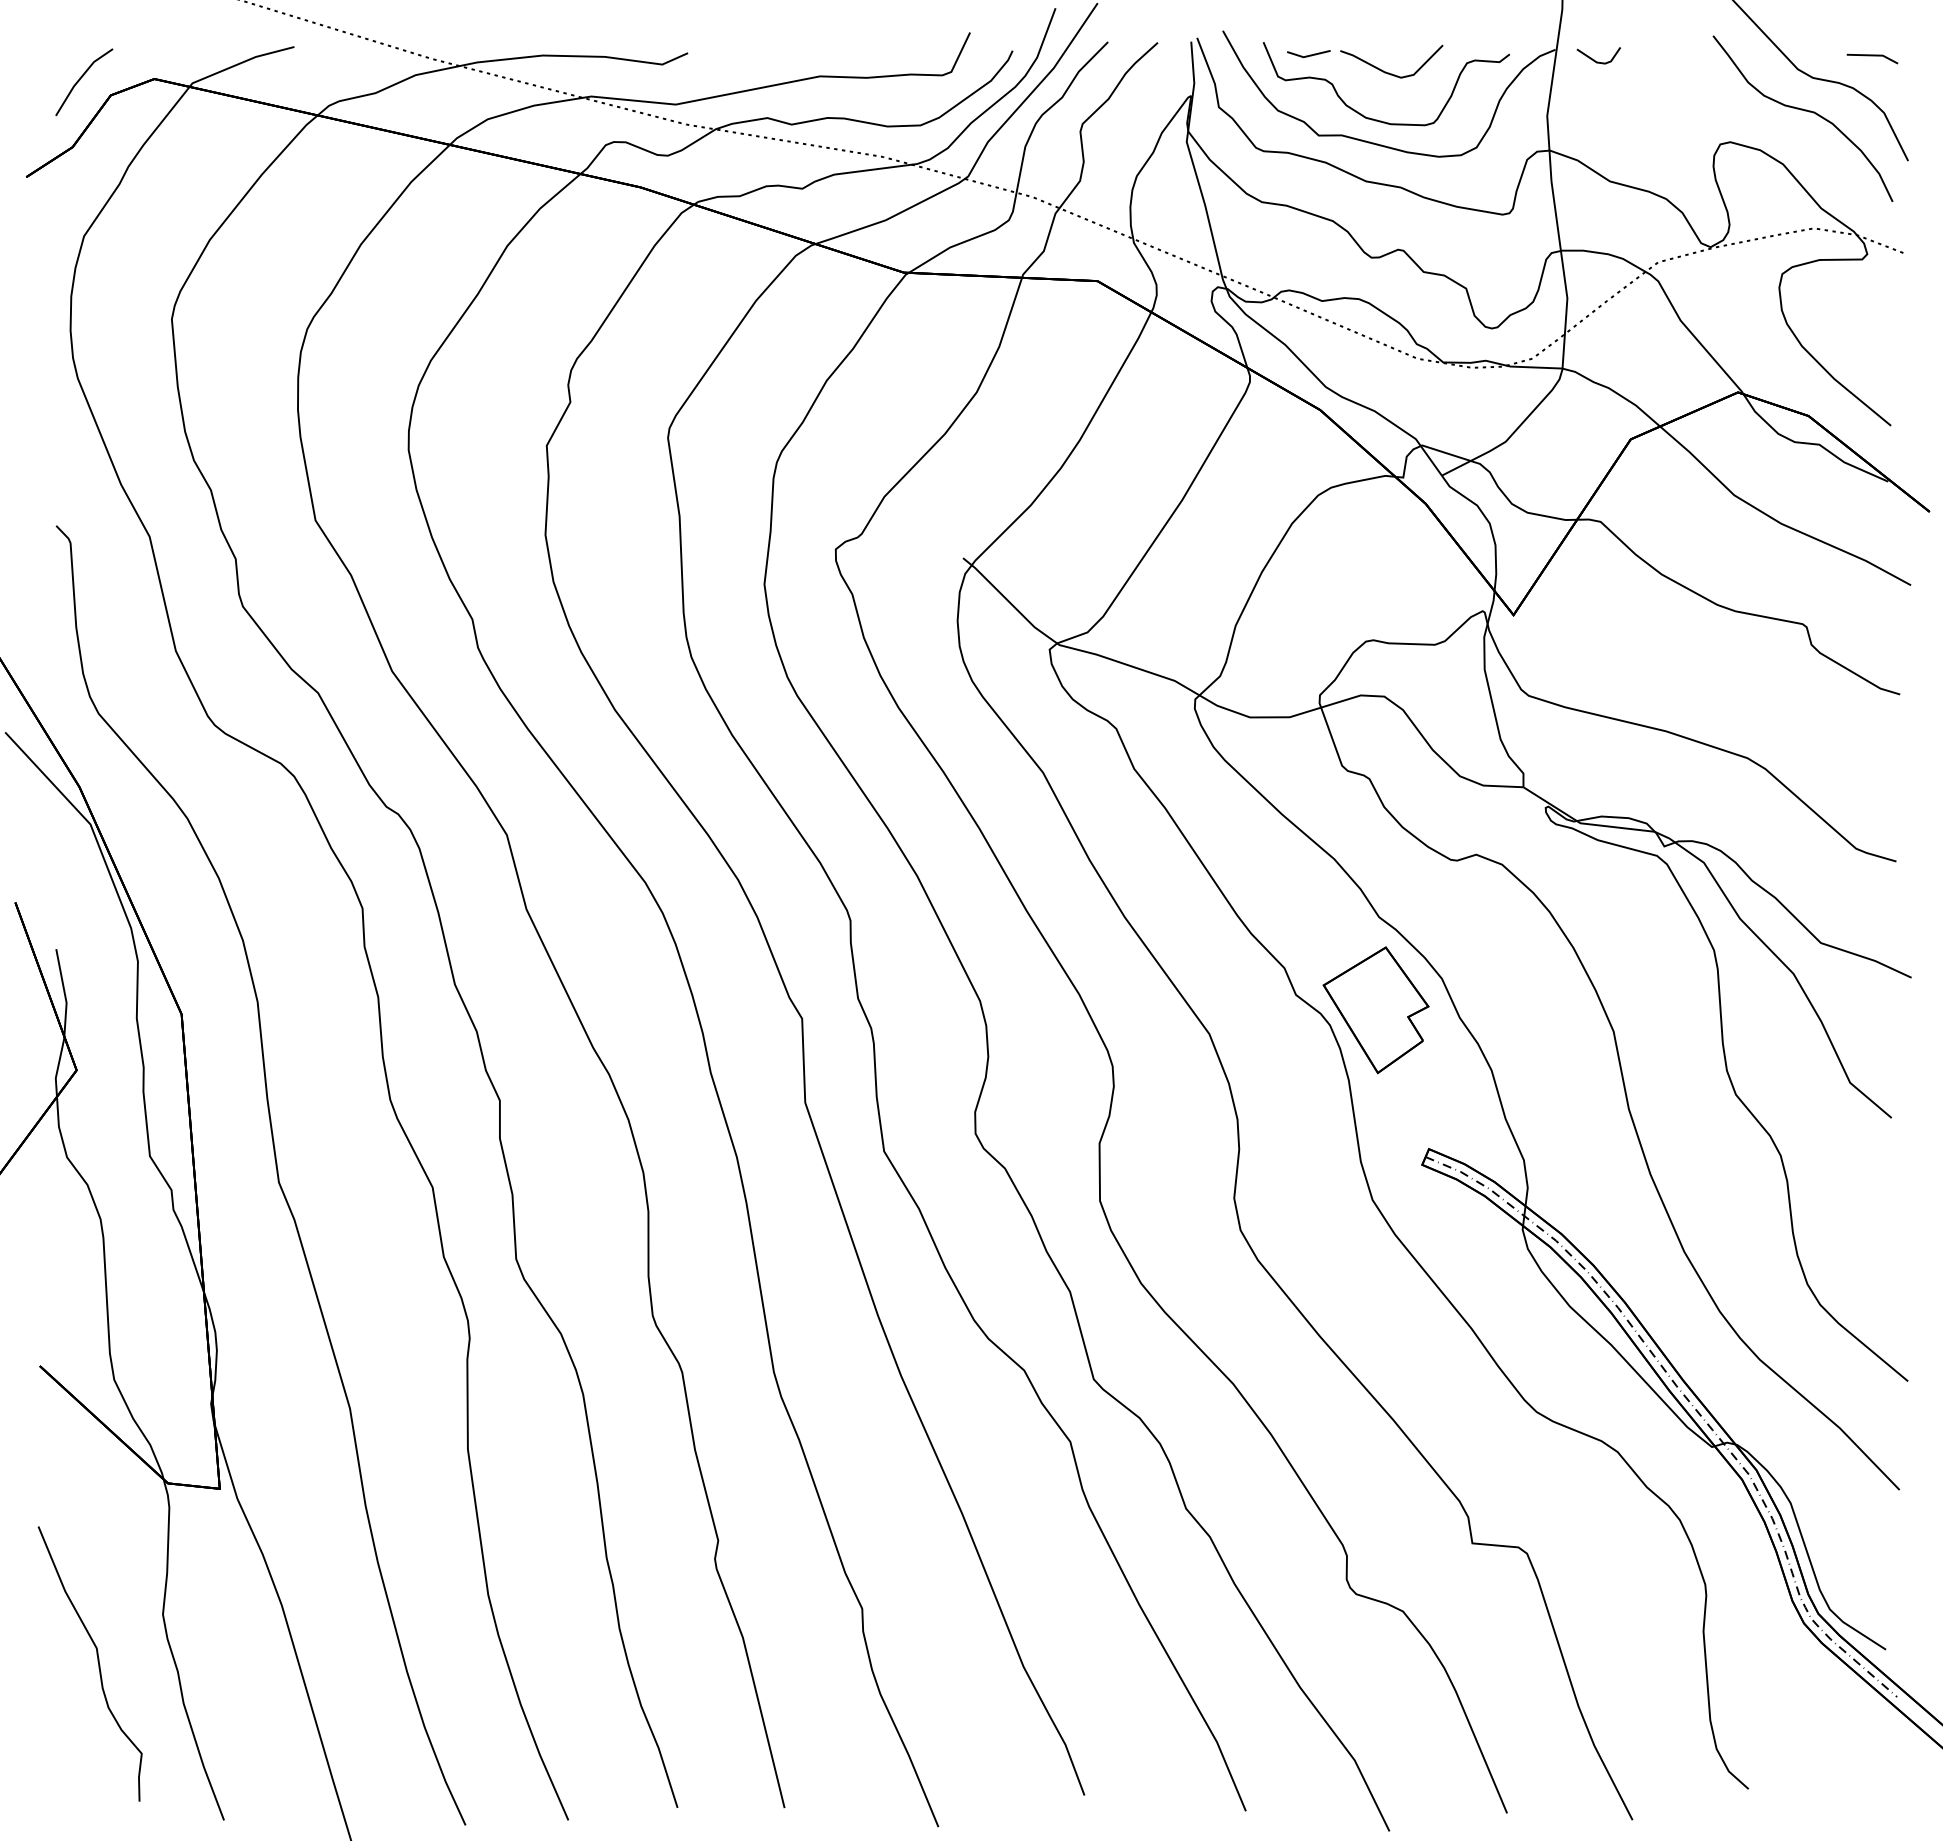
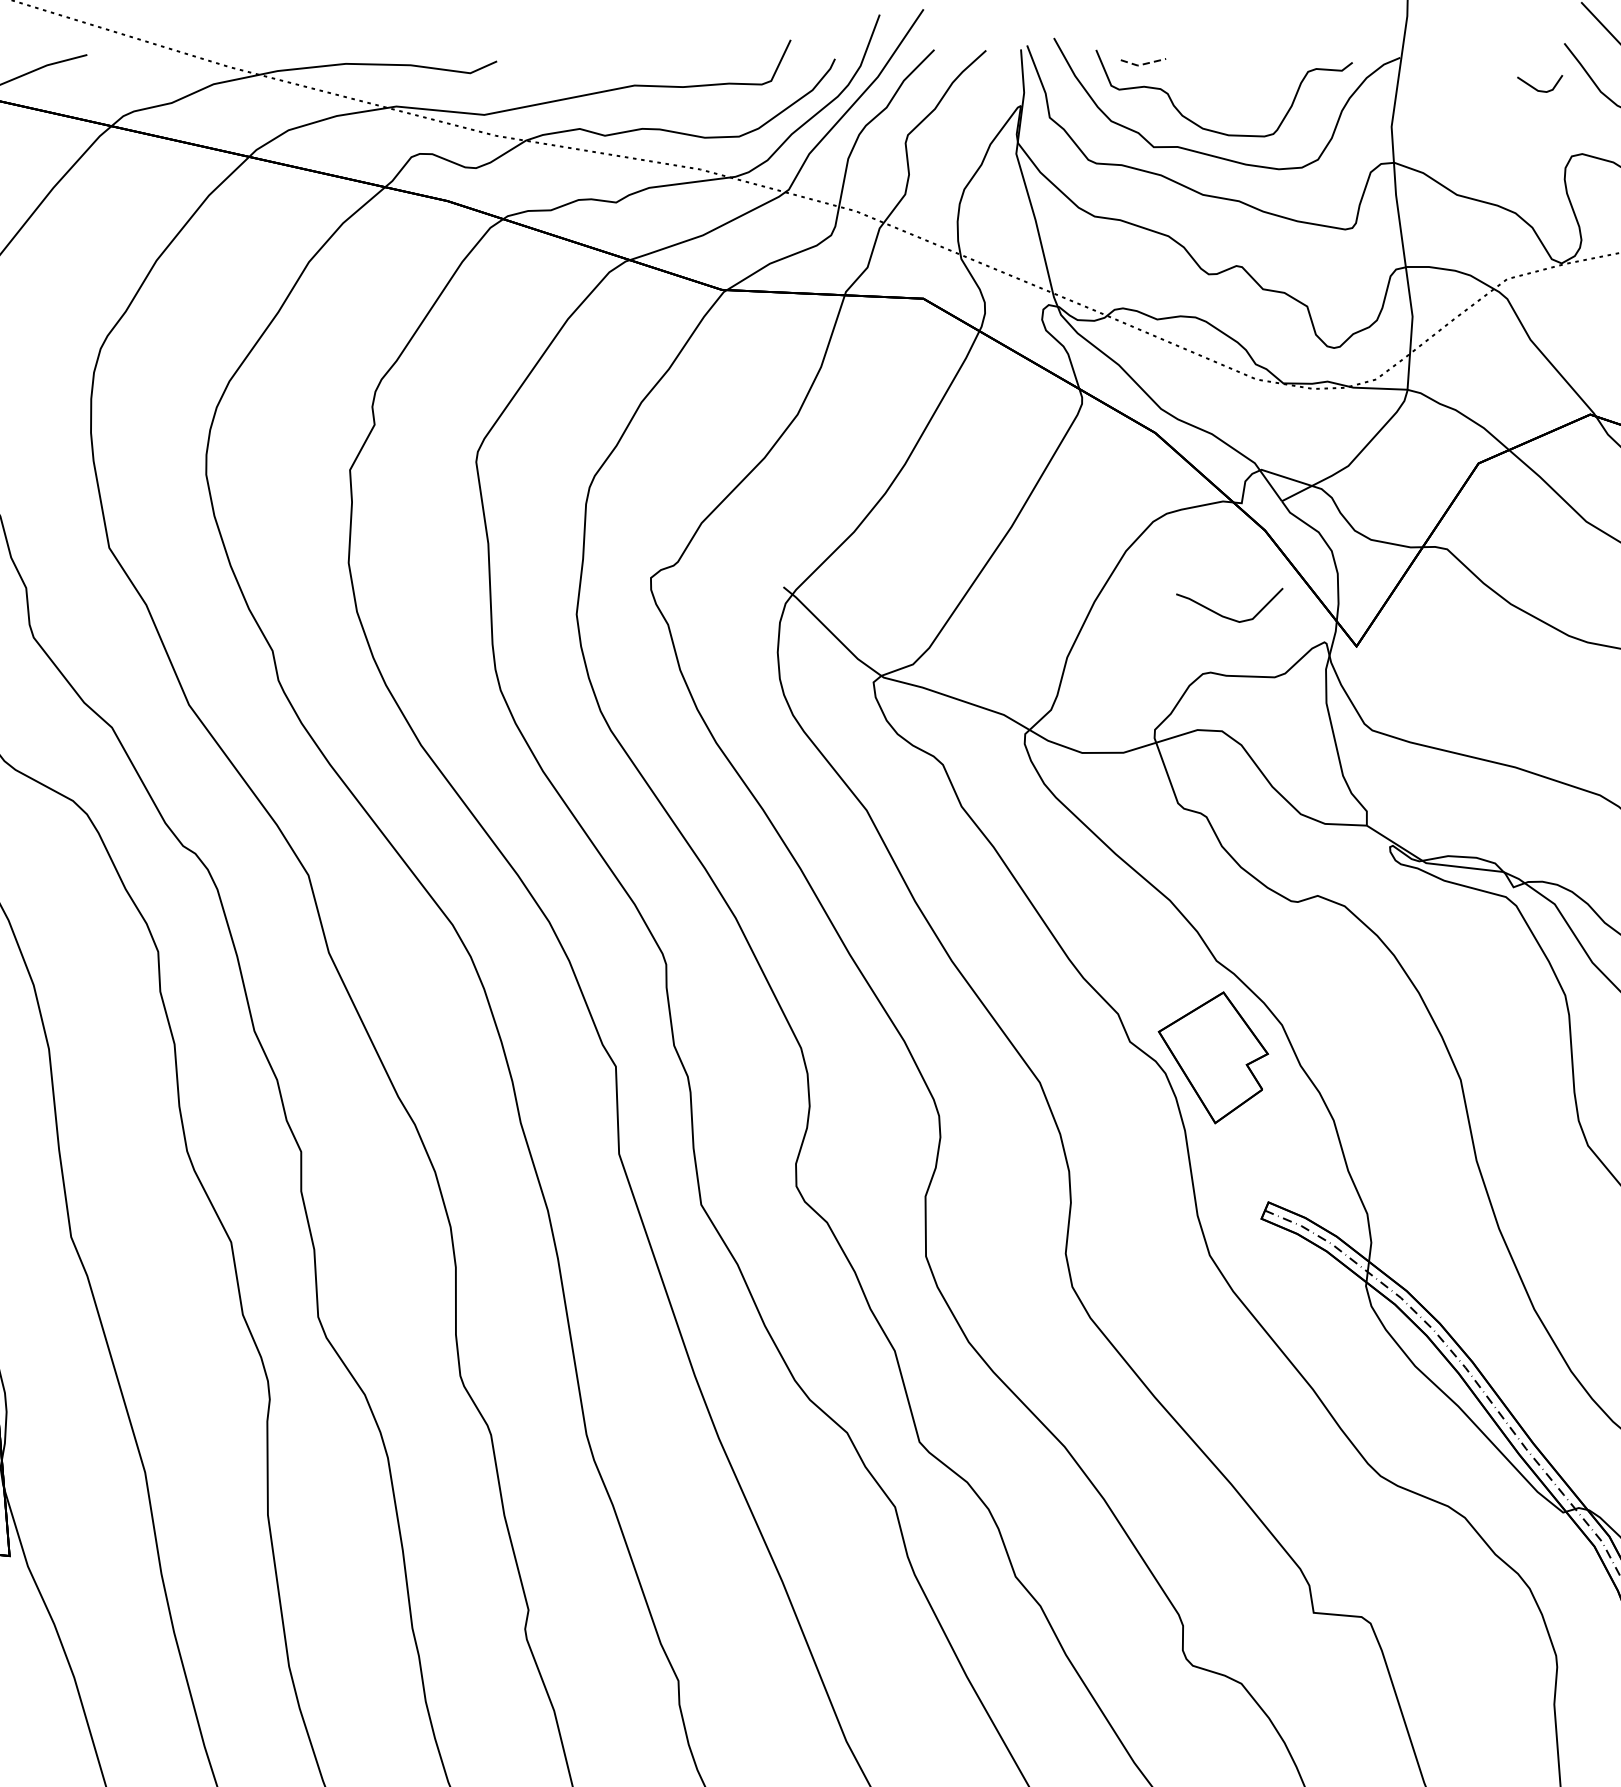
line: (1308, 56) -> (1143, 64), solid -> dashed
line: (1594, 59) -> (1535, 87), moved
curve: (1386, 71) -> (1224, 615), moved

